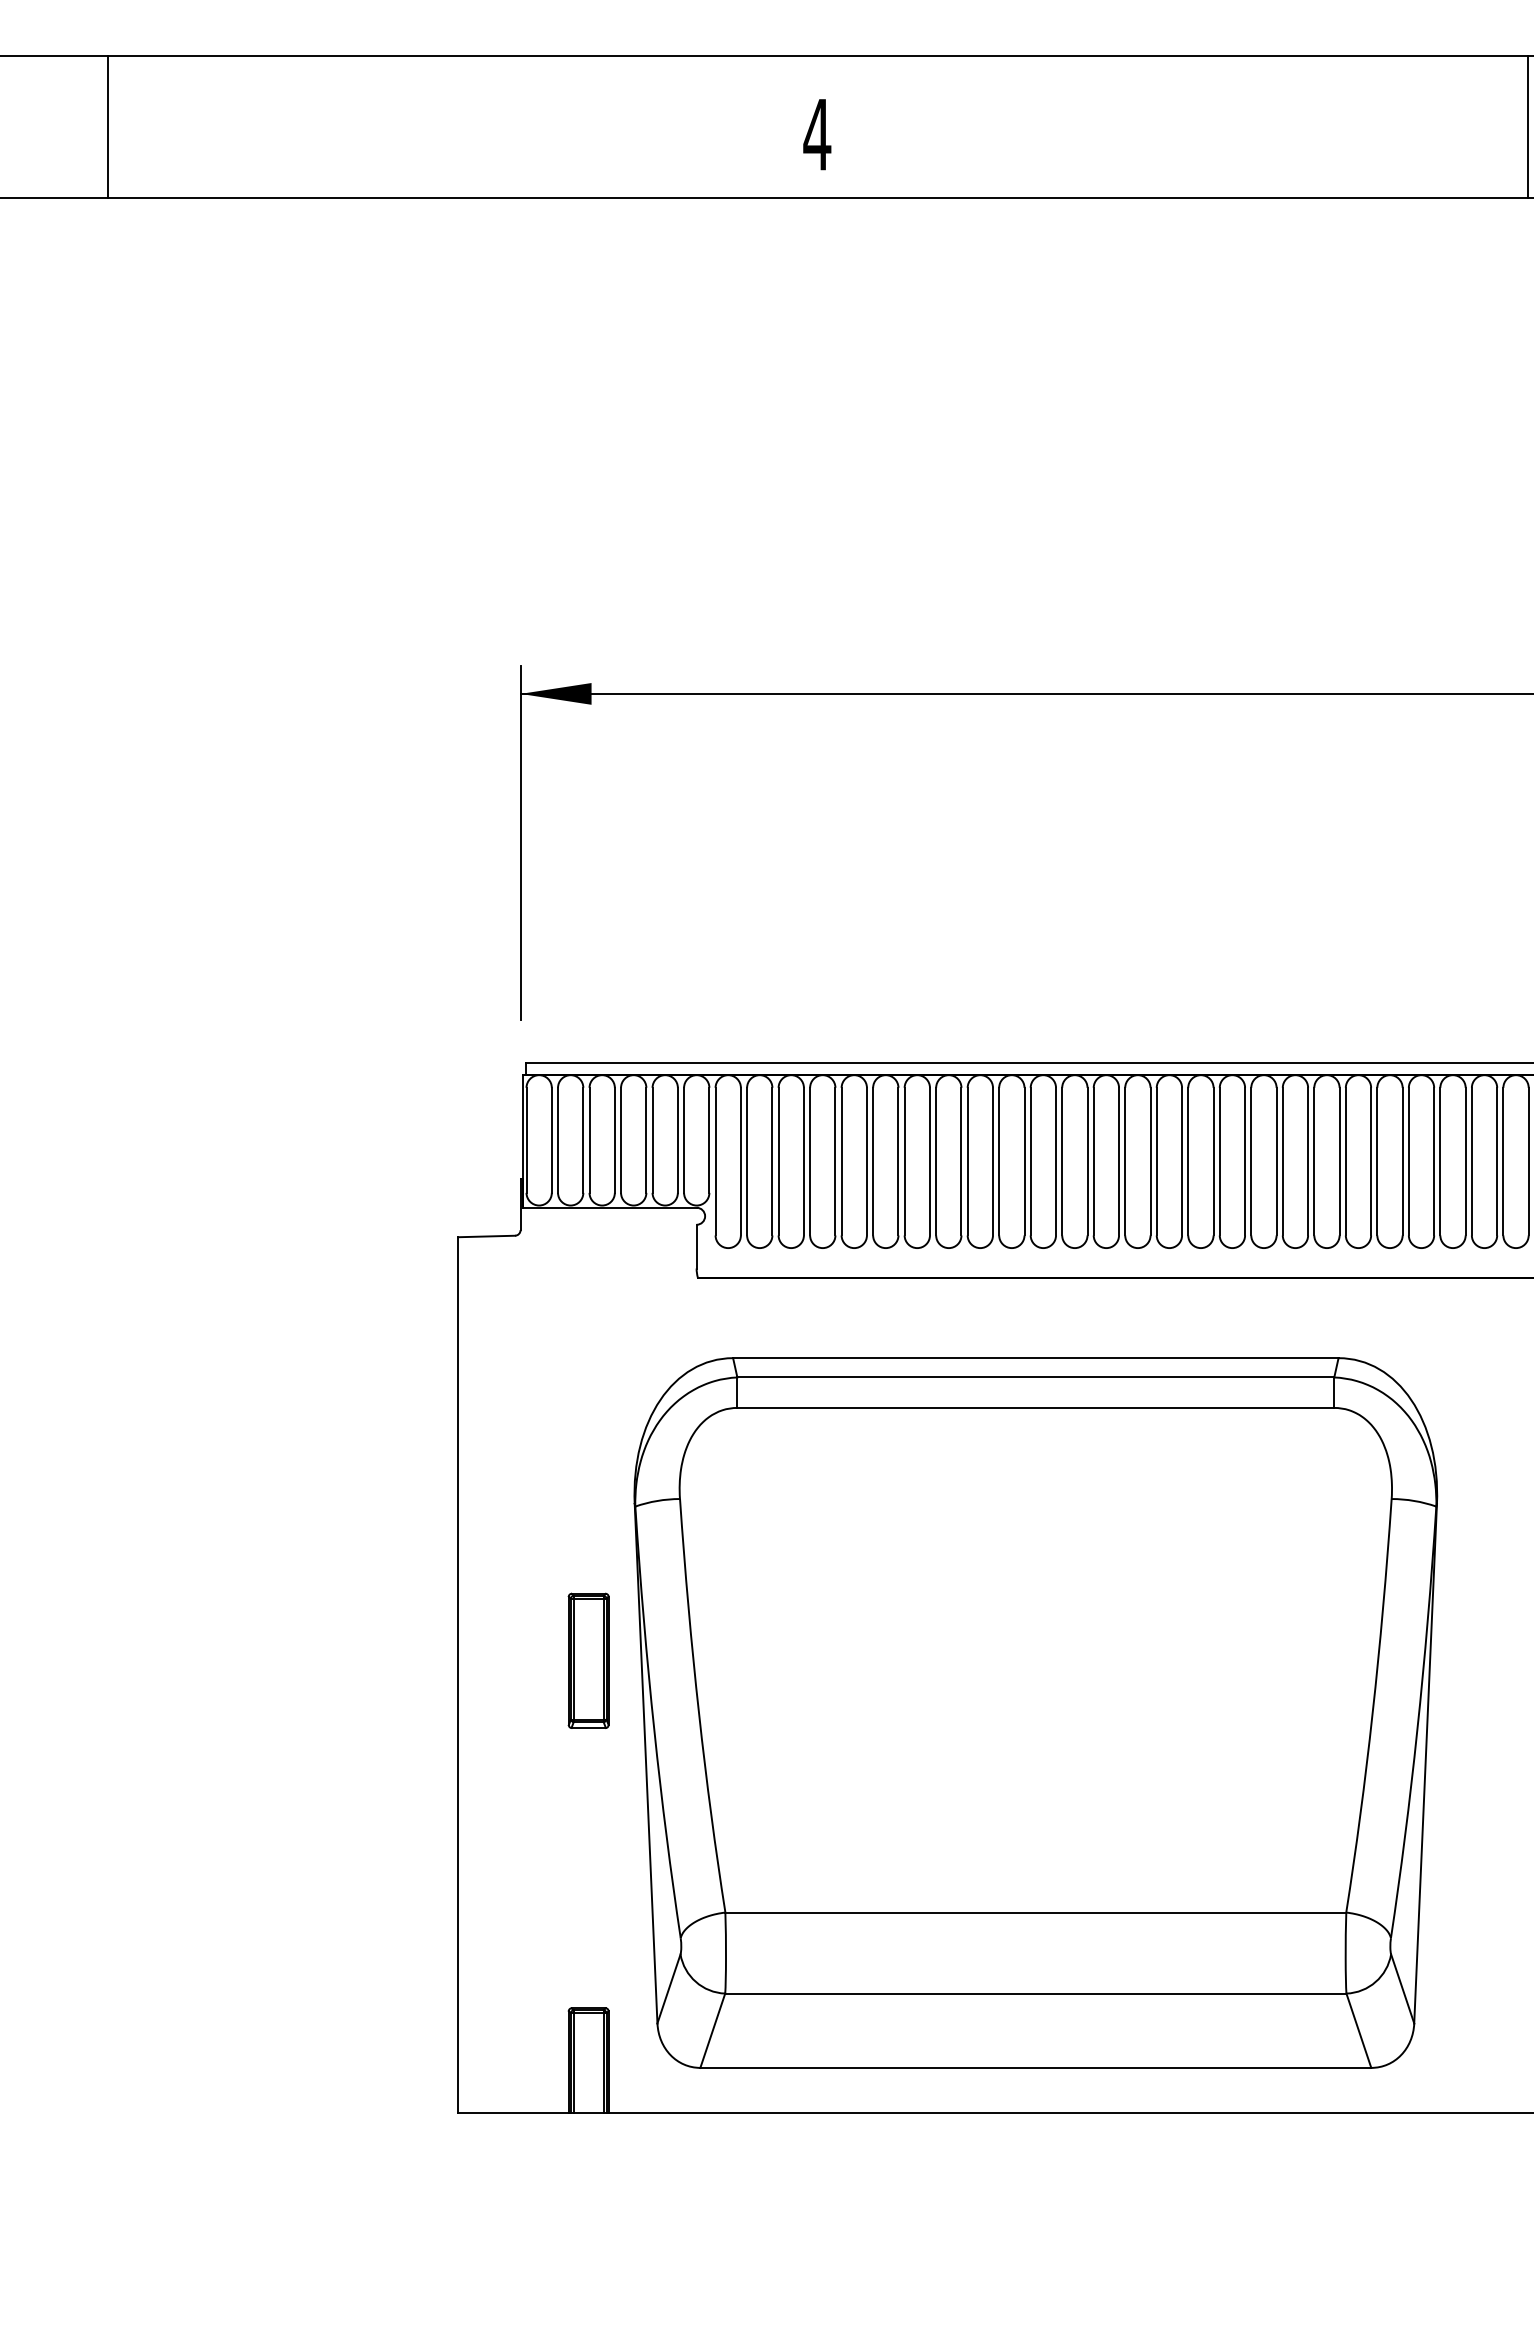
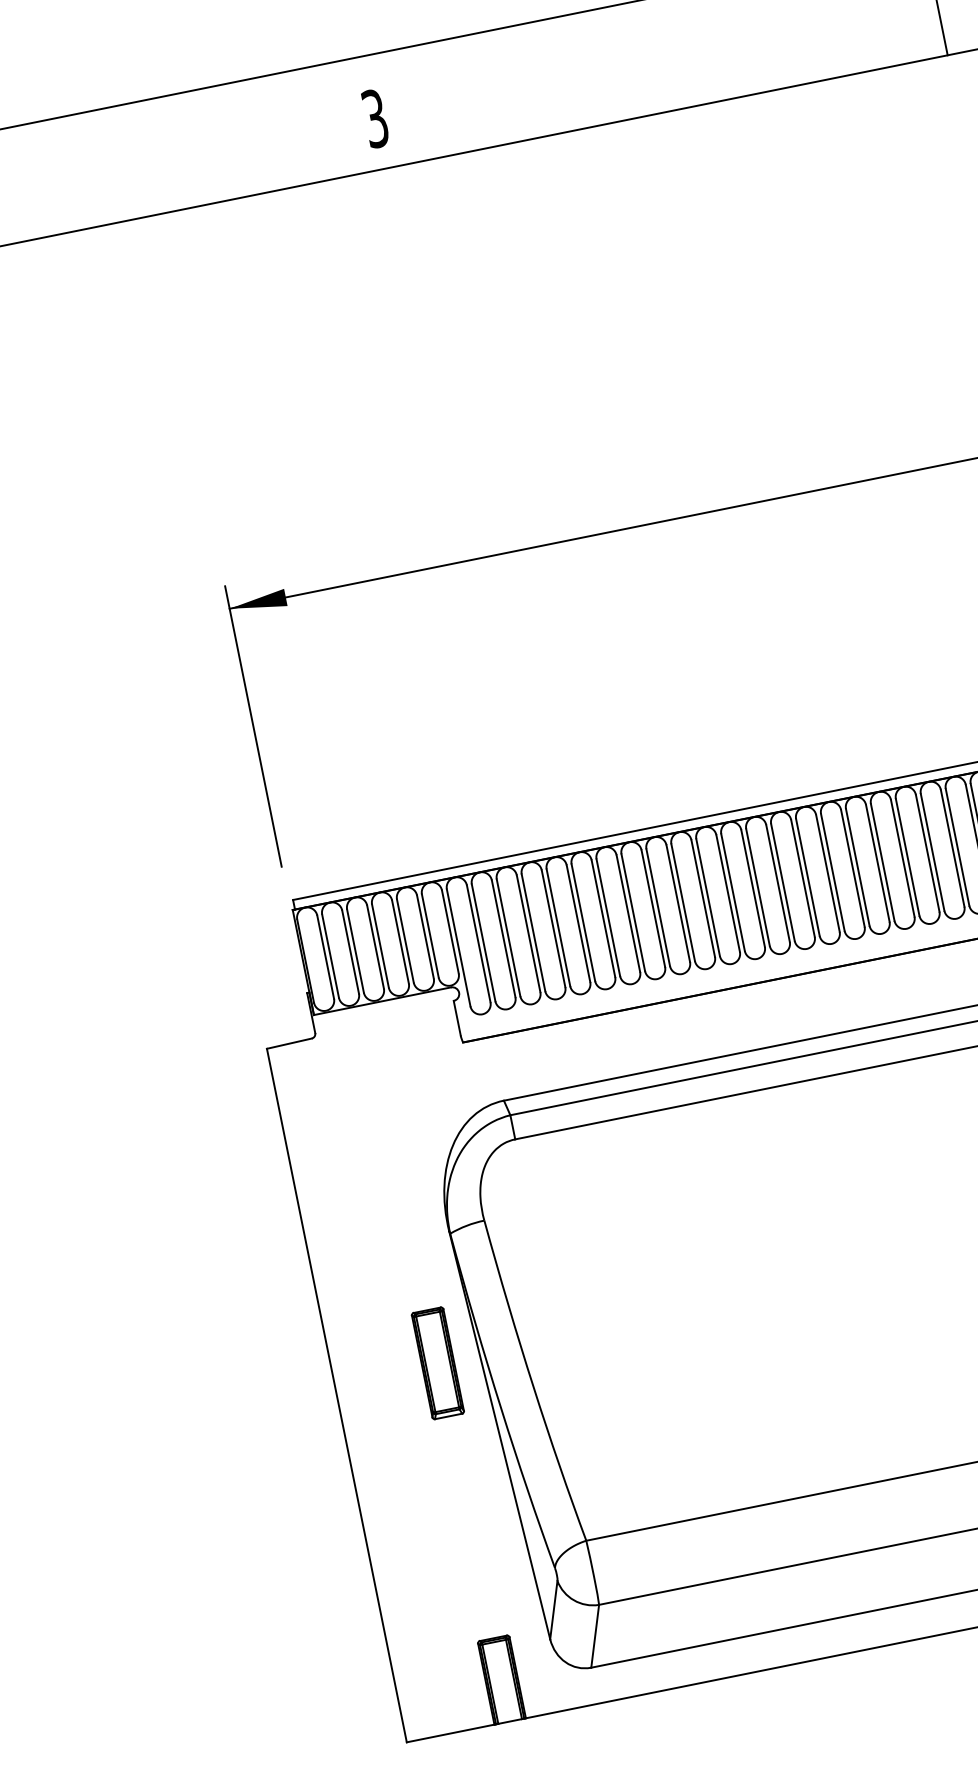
text: (817, 134) -> (375, 118), 4 -> 3

